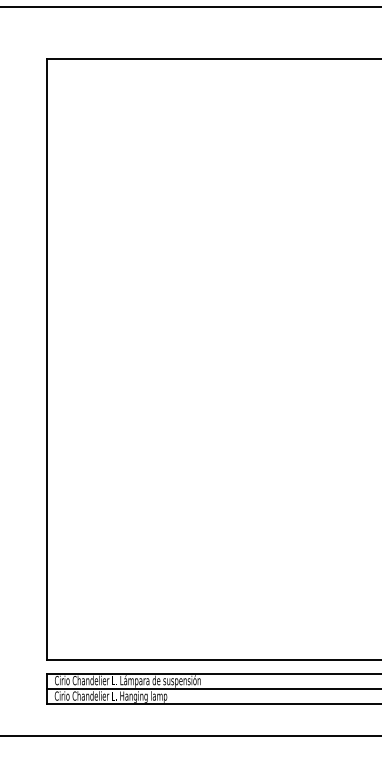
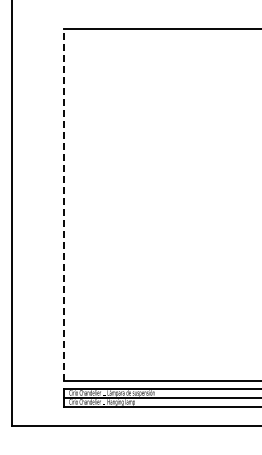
line: (46, 360) -> (64, 205), solid -> dashed

